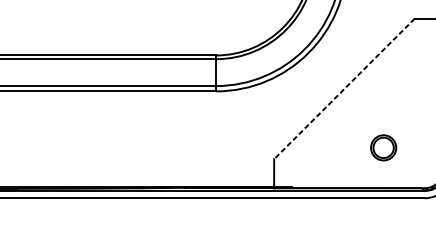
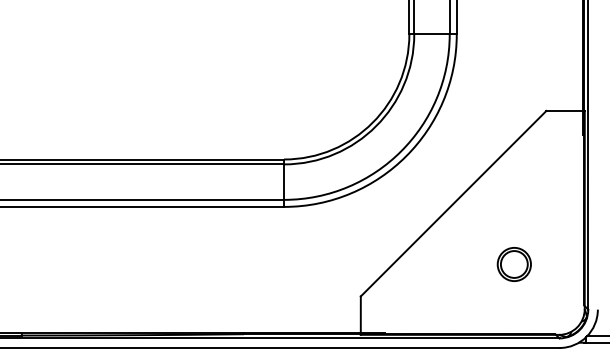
line: (344, 89) -> (453, 204), dashed -> solid
part: (382, 147) -> (513, 264), moved

